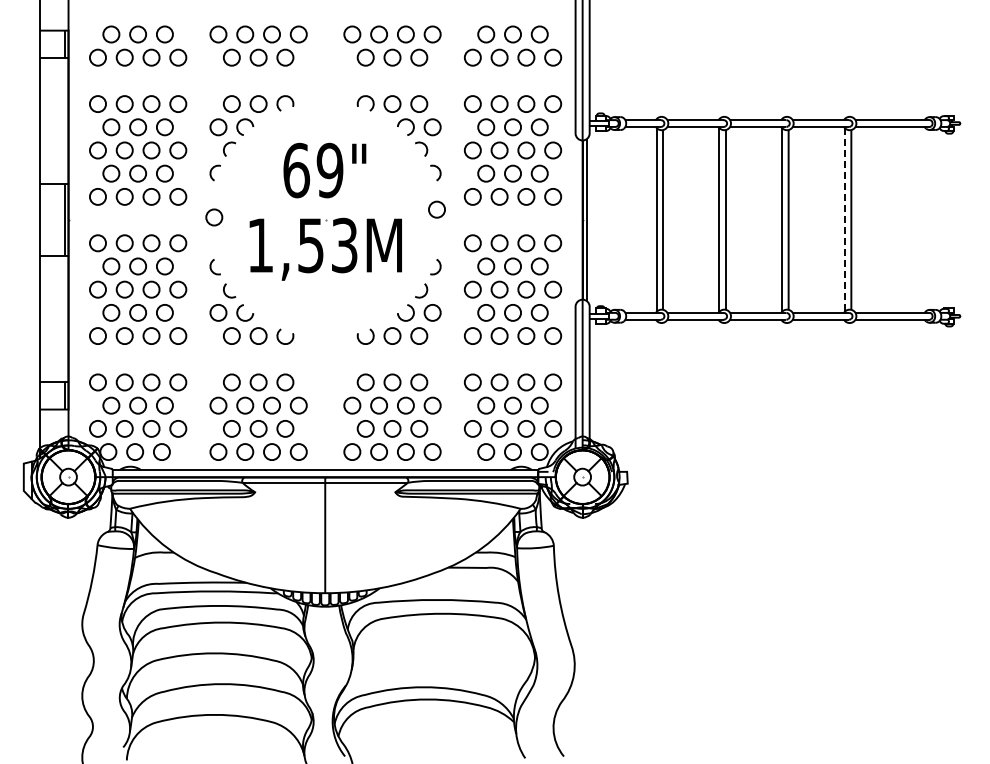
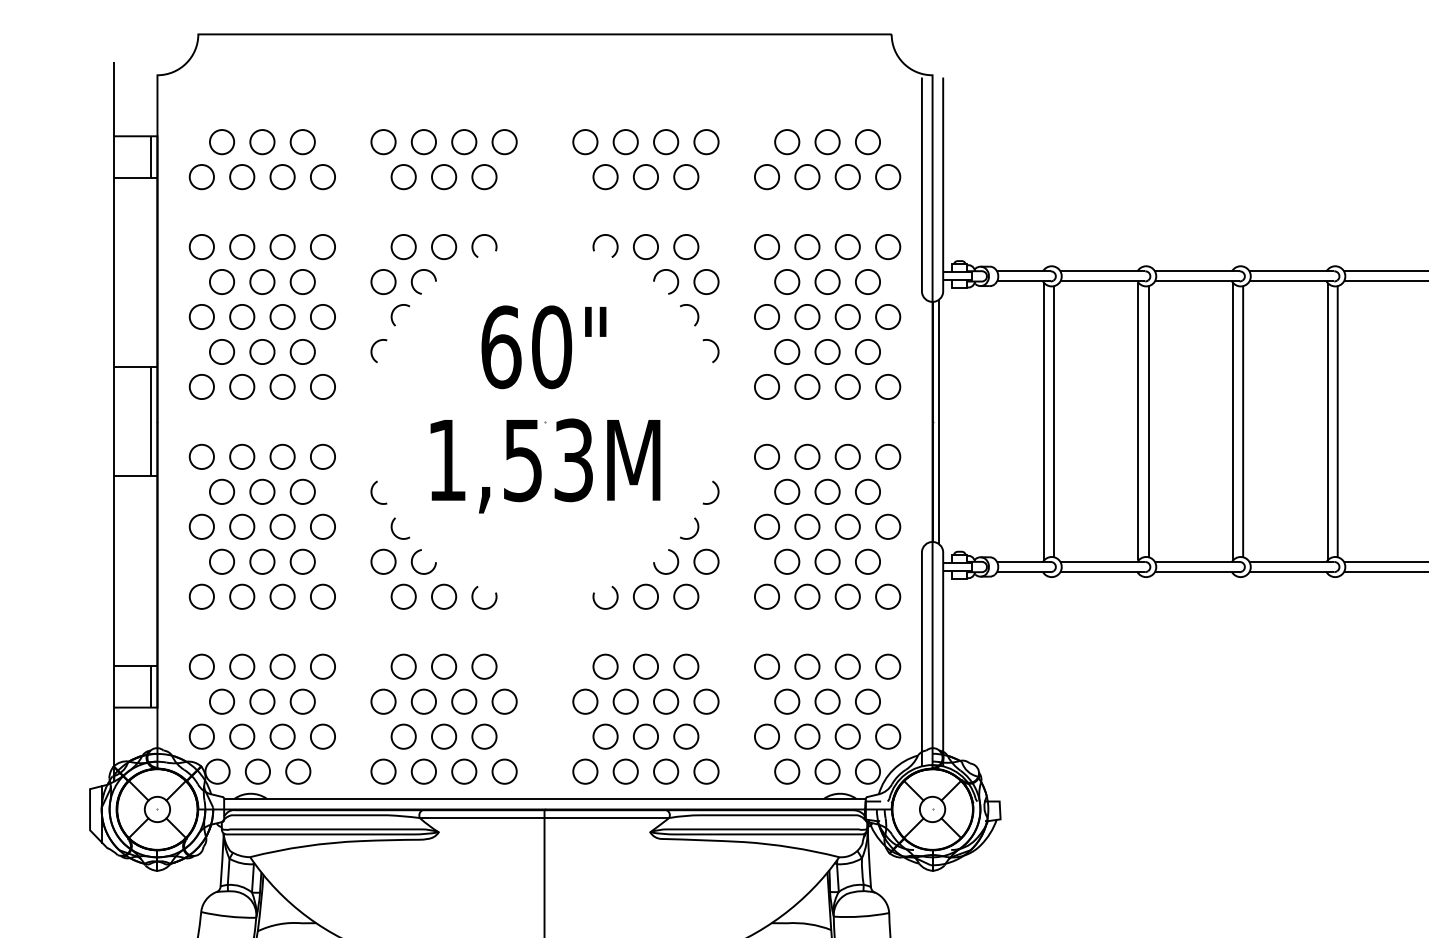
text: (329, 170) -> (550, 347), 69" -> 60"
circle: (436, 209) -> (712, 405), removed
circle: (214, 217) -> (377, 418), removed
line: (844, 220) -> (1327, 422), dashed -> solid

